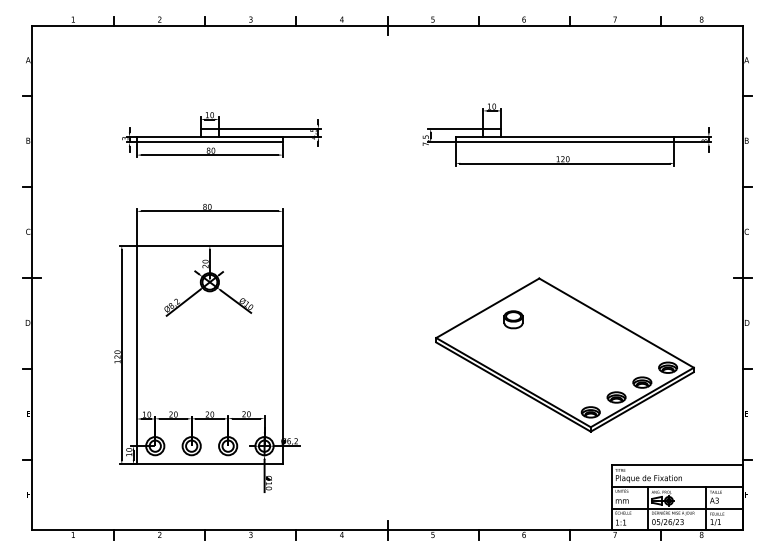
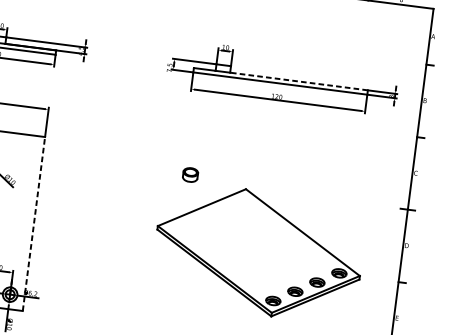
line: (587, 137) -> (298, 81), solid -> dashed
part: (513, 319) -> (190, 174), moved
line: (282, 354) -> (33, 223), solid -> dashed

